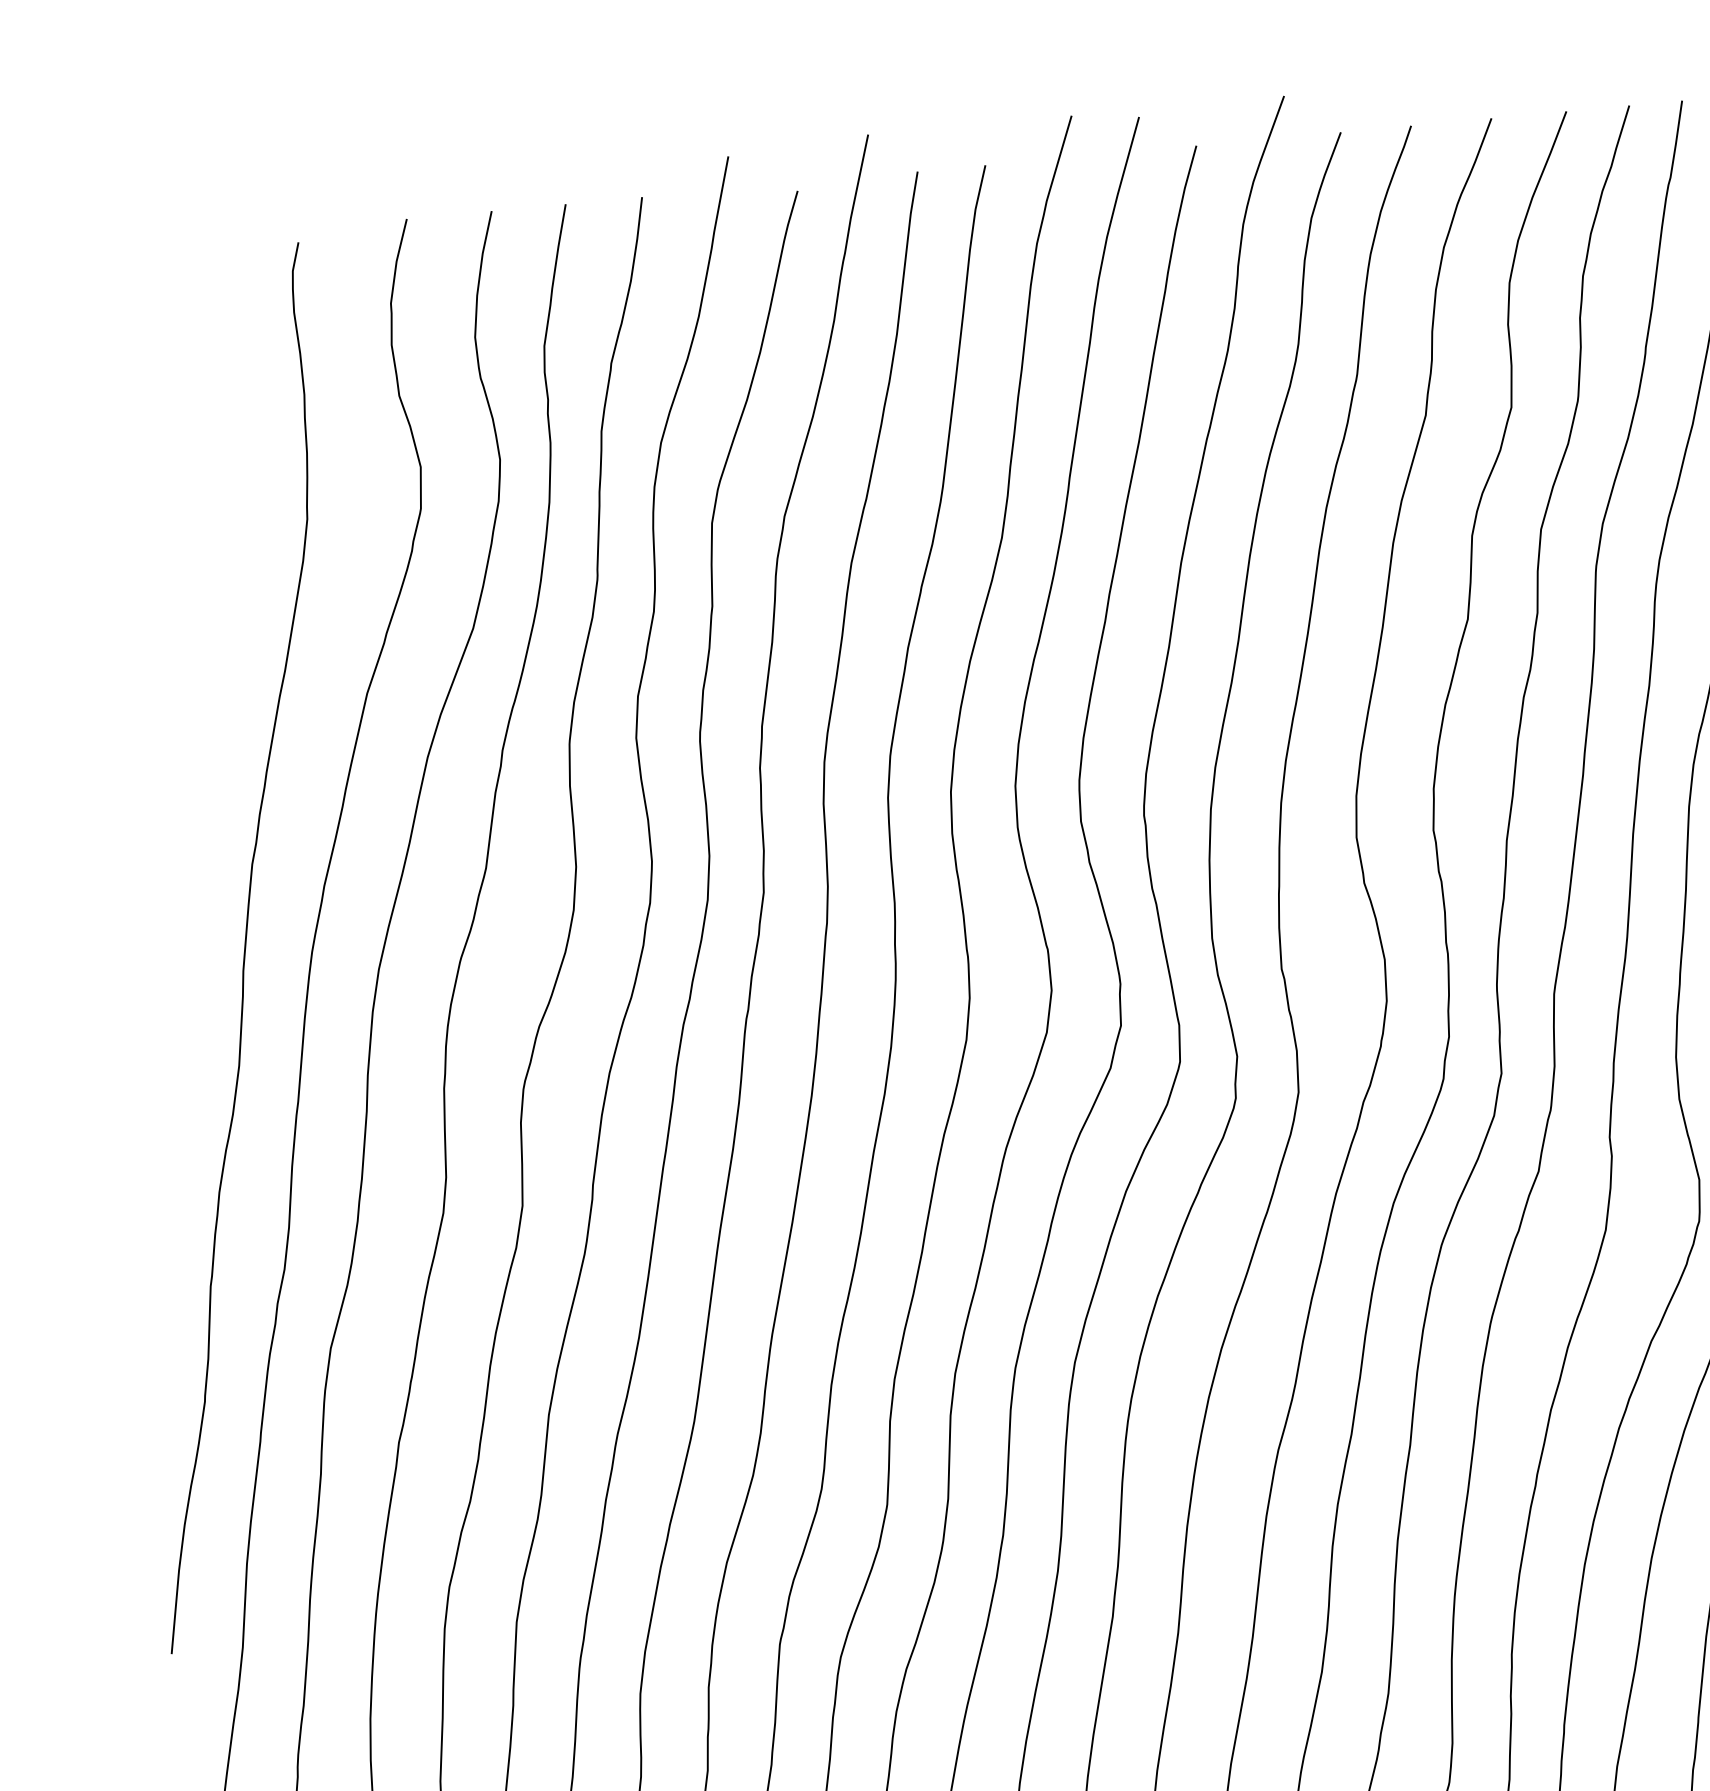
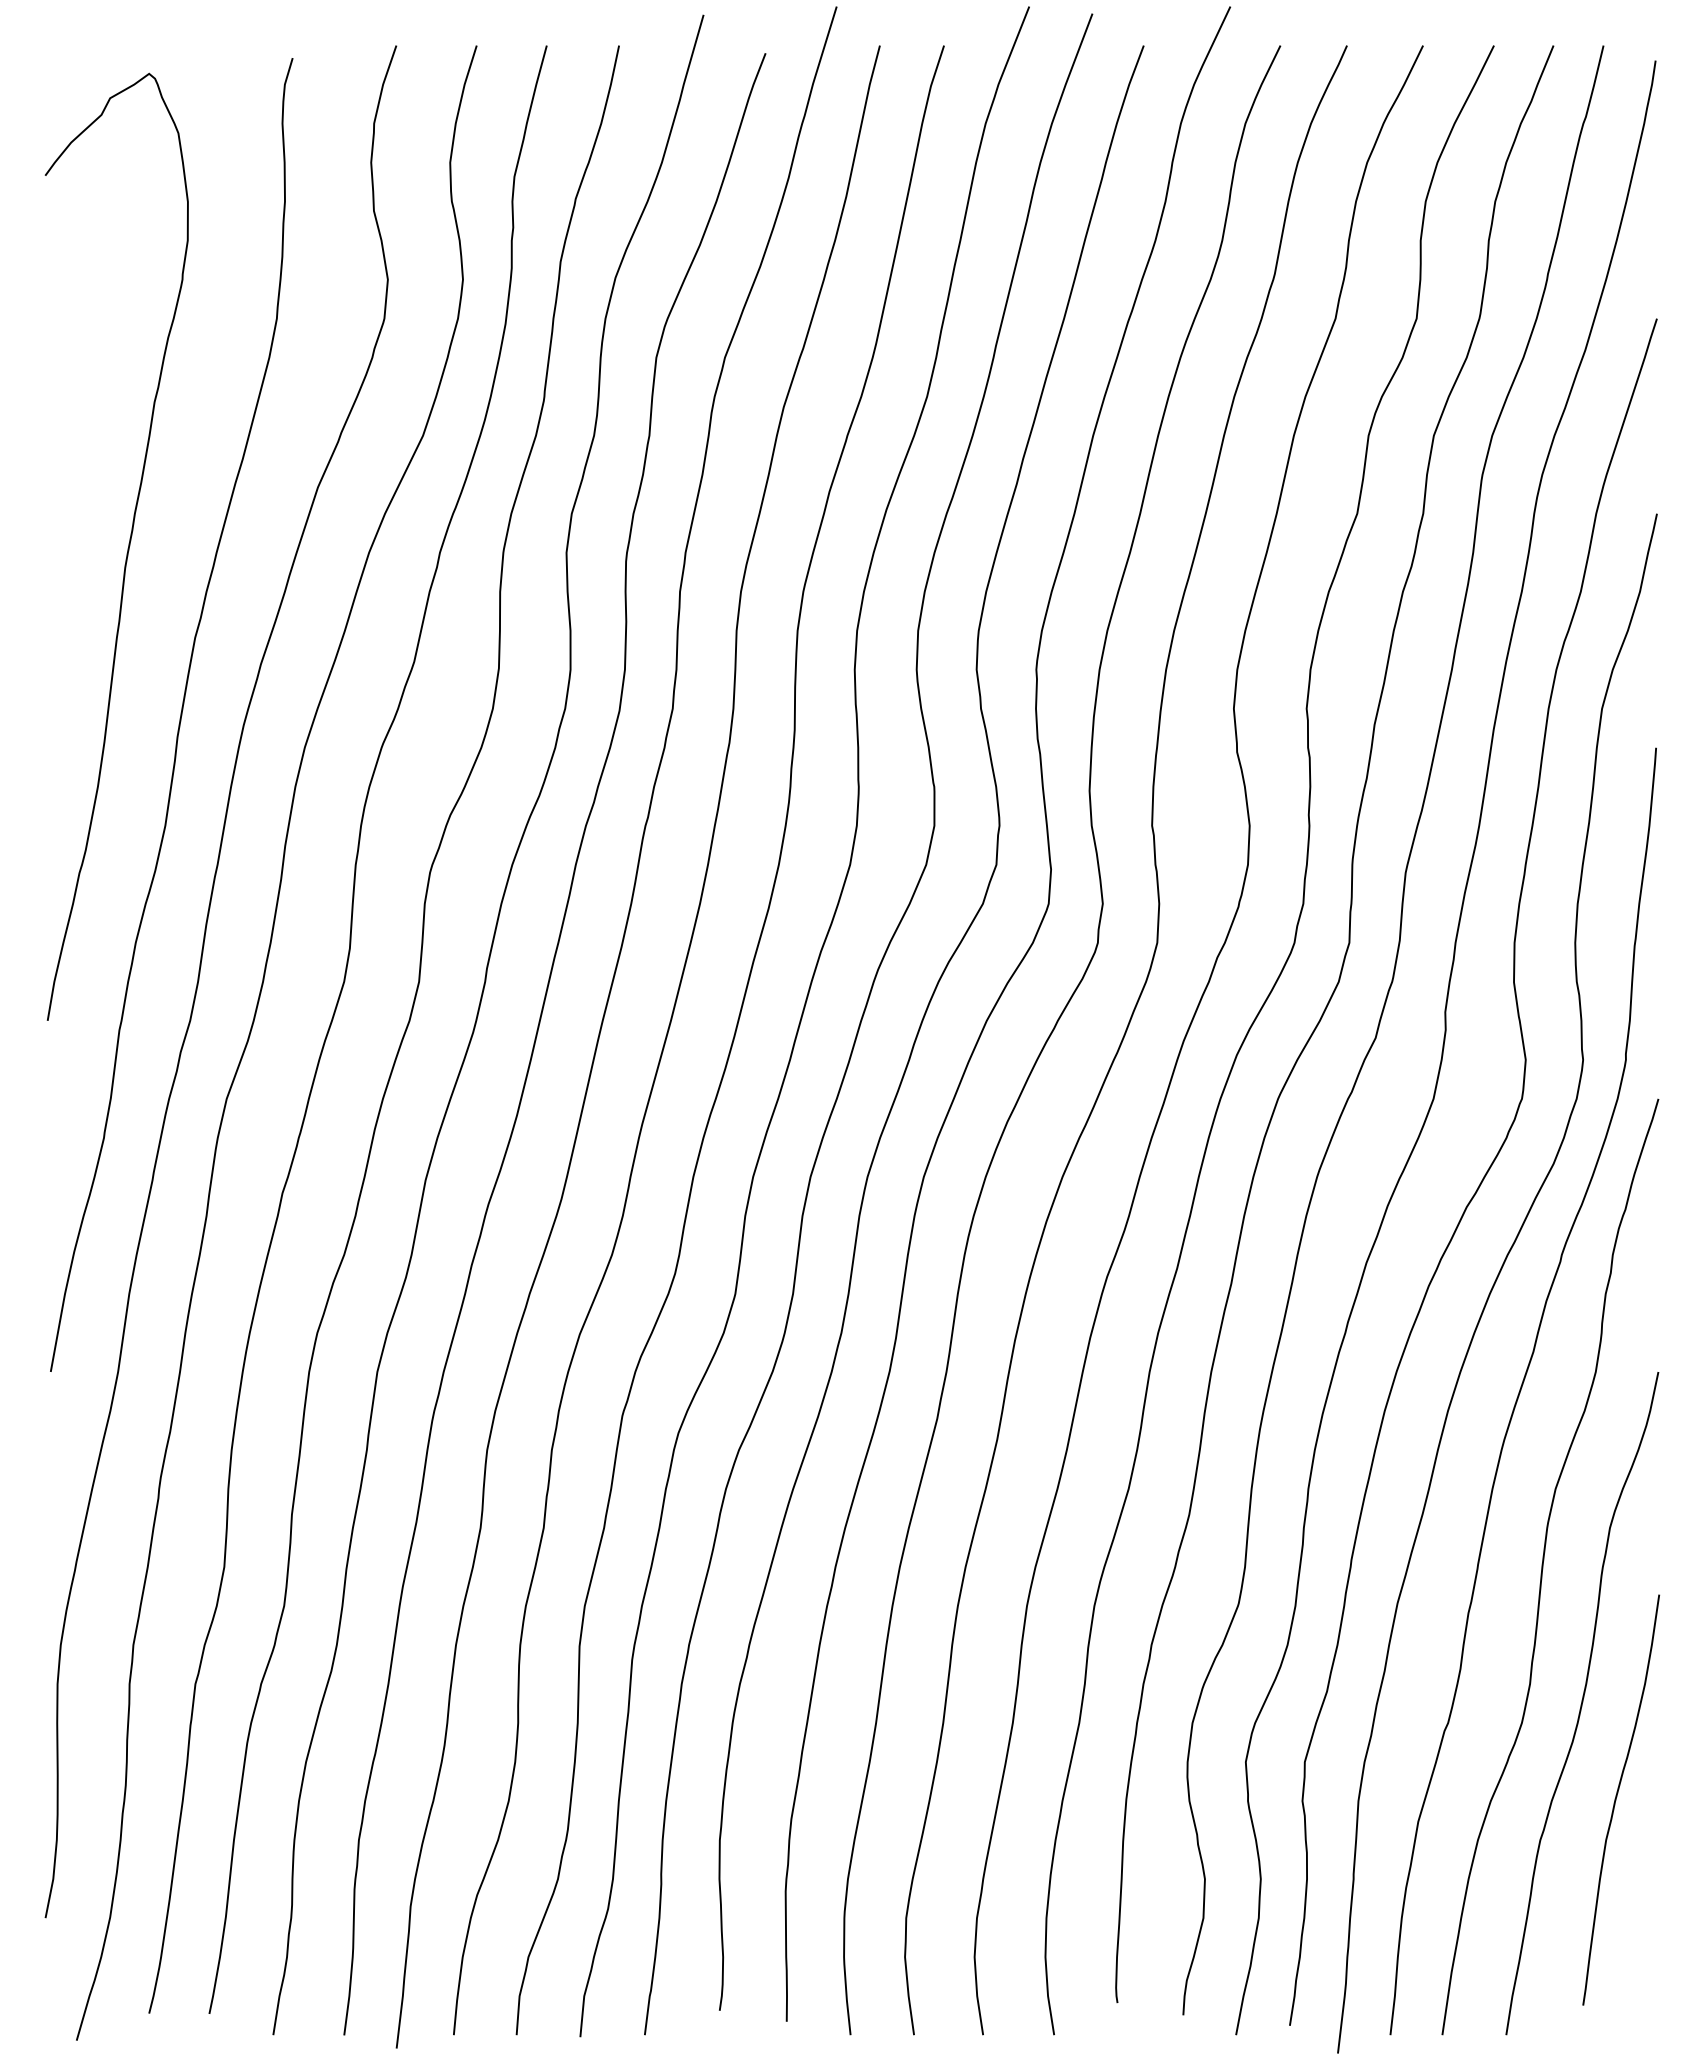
curve: (172, 776) -> (127, 548), added

